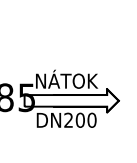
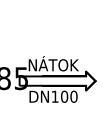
text: (67, 119) -> (54, 96), DN200 -> DN100

